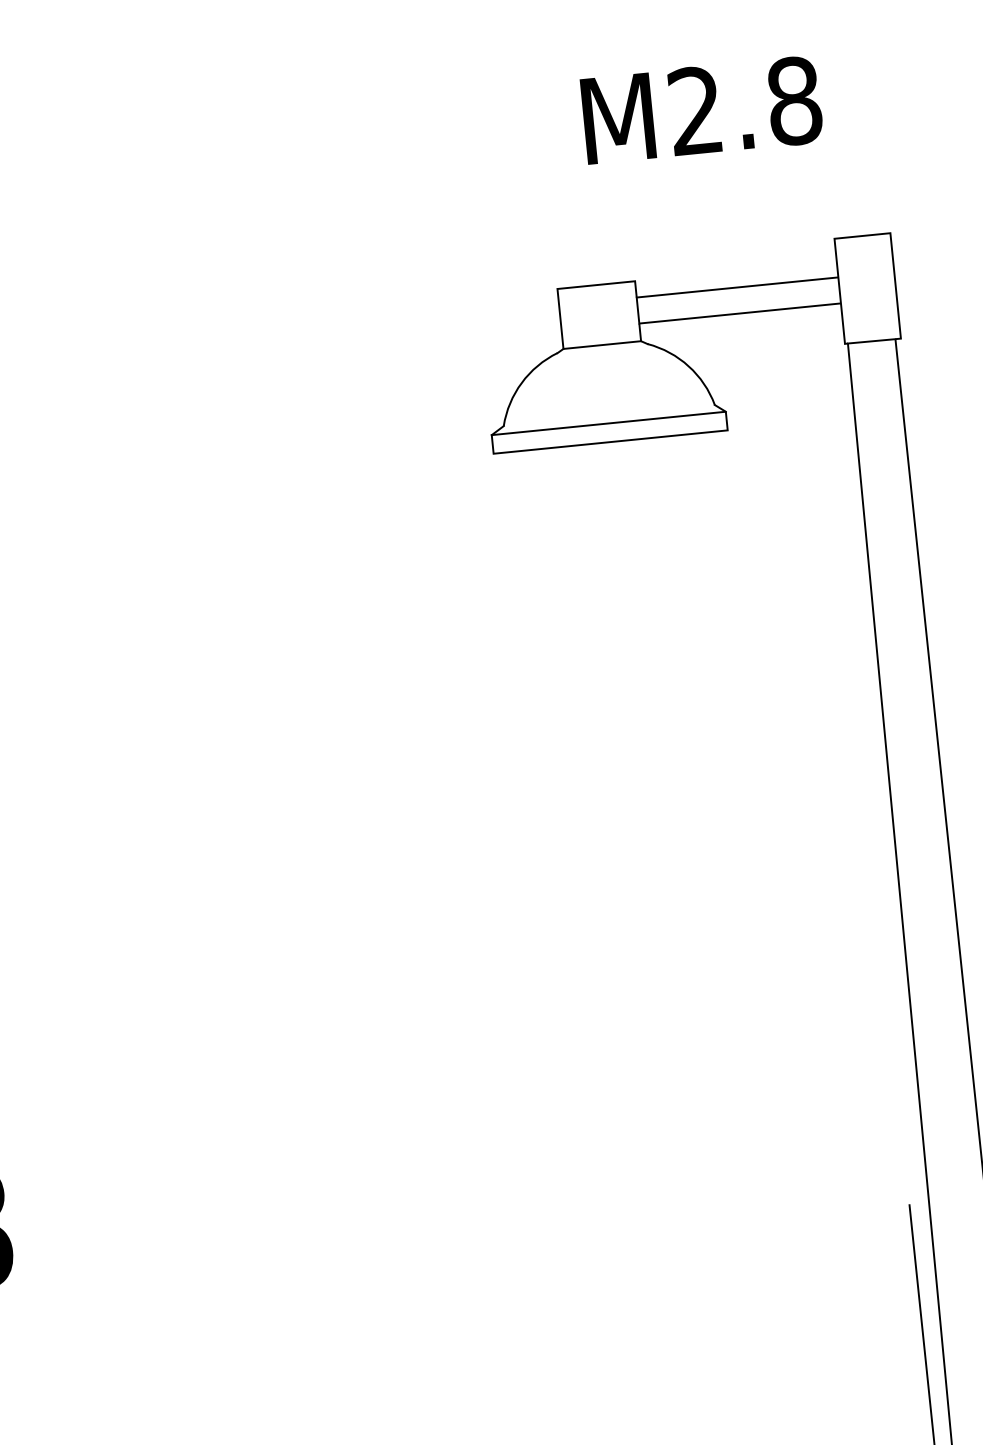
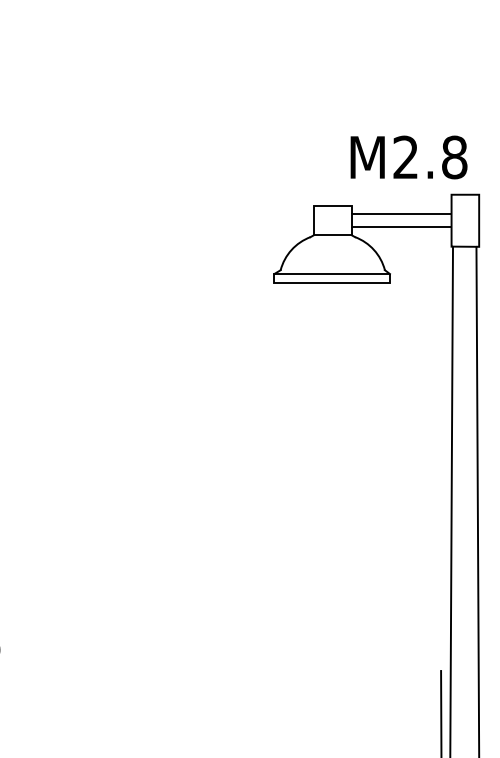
text: (700, 110) -> (408, 157), moved

